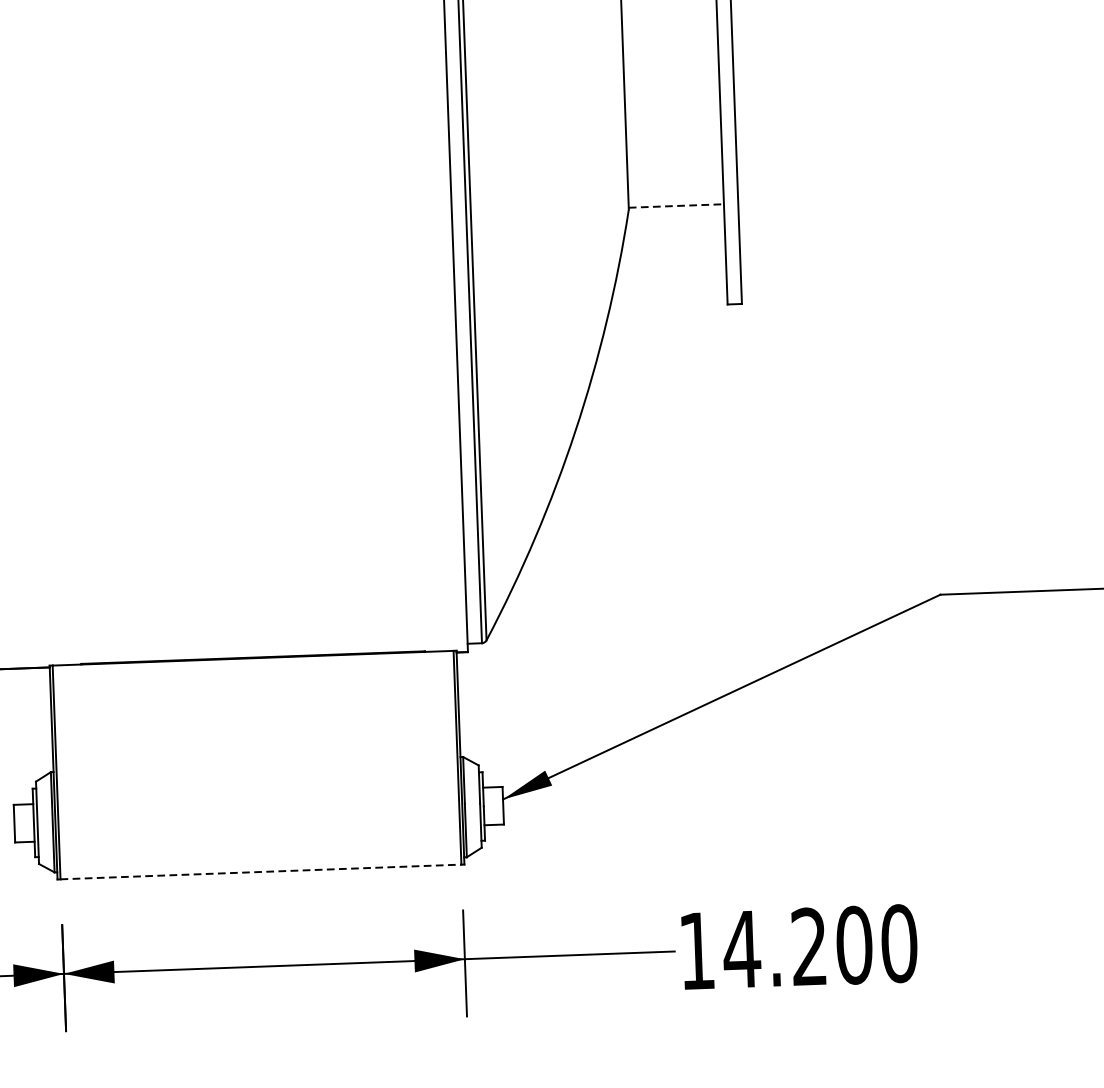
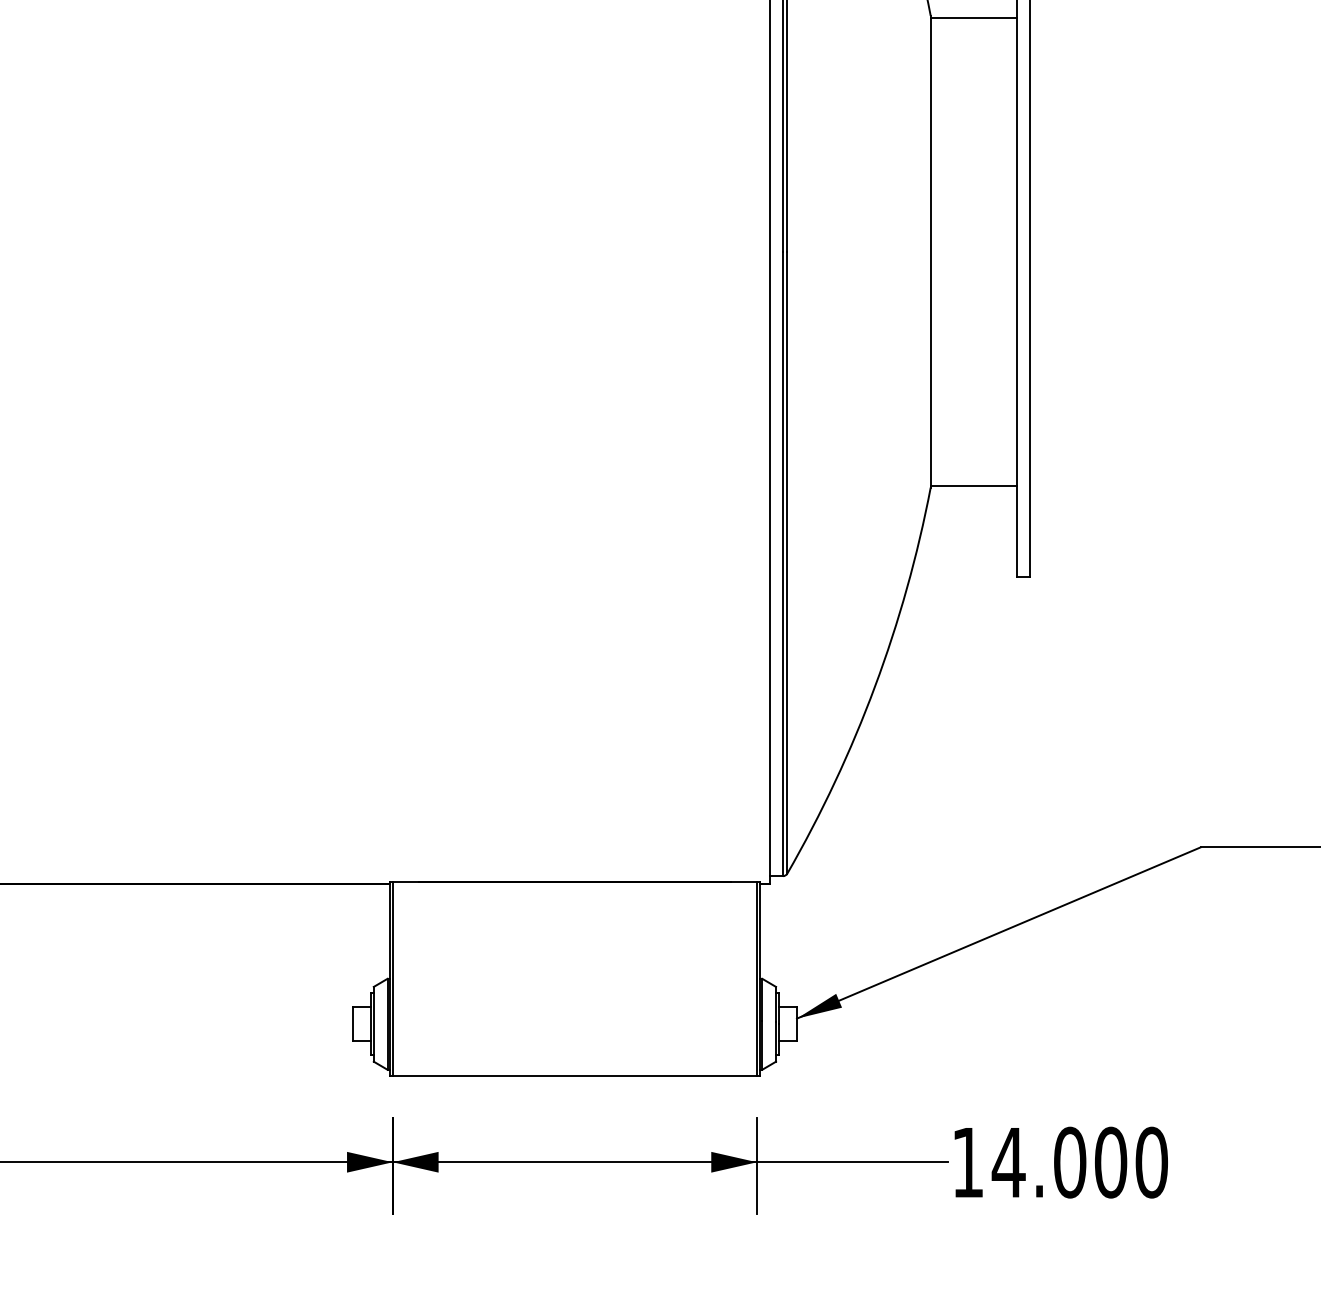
line: (676, 205) -> (974, 485), dashed -> solid
line: (261, 872) -> (575, 1076), dashed -> solid
text: (809, 946) -> (1070, 1162), 14.200 -> 14.000

